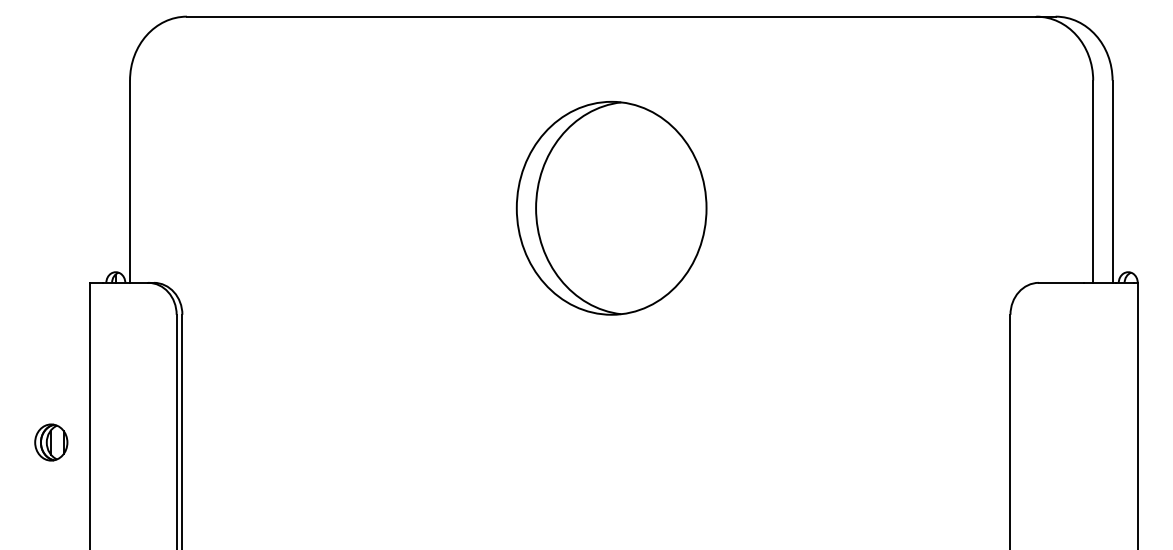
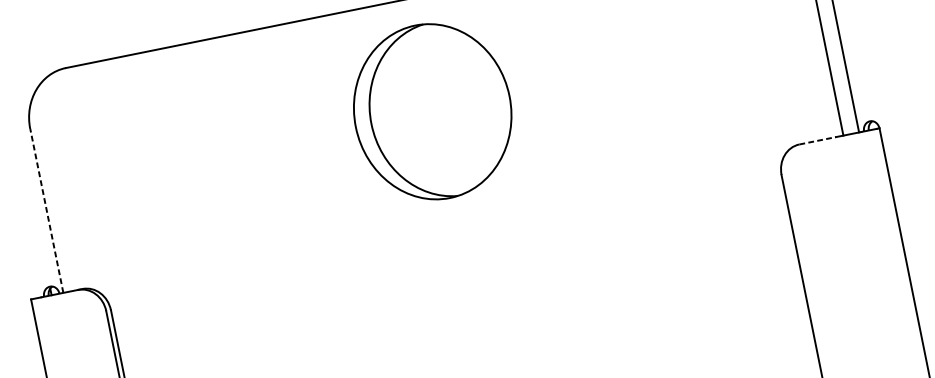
line: (130, 181) -> (47, 210), solid -> dashed
part: (611, 208) -> (432, 111), moved
line: (1061, 282) -> (817, 140), solid -> dashed

